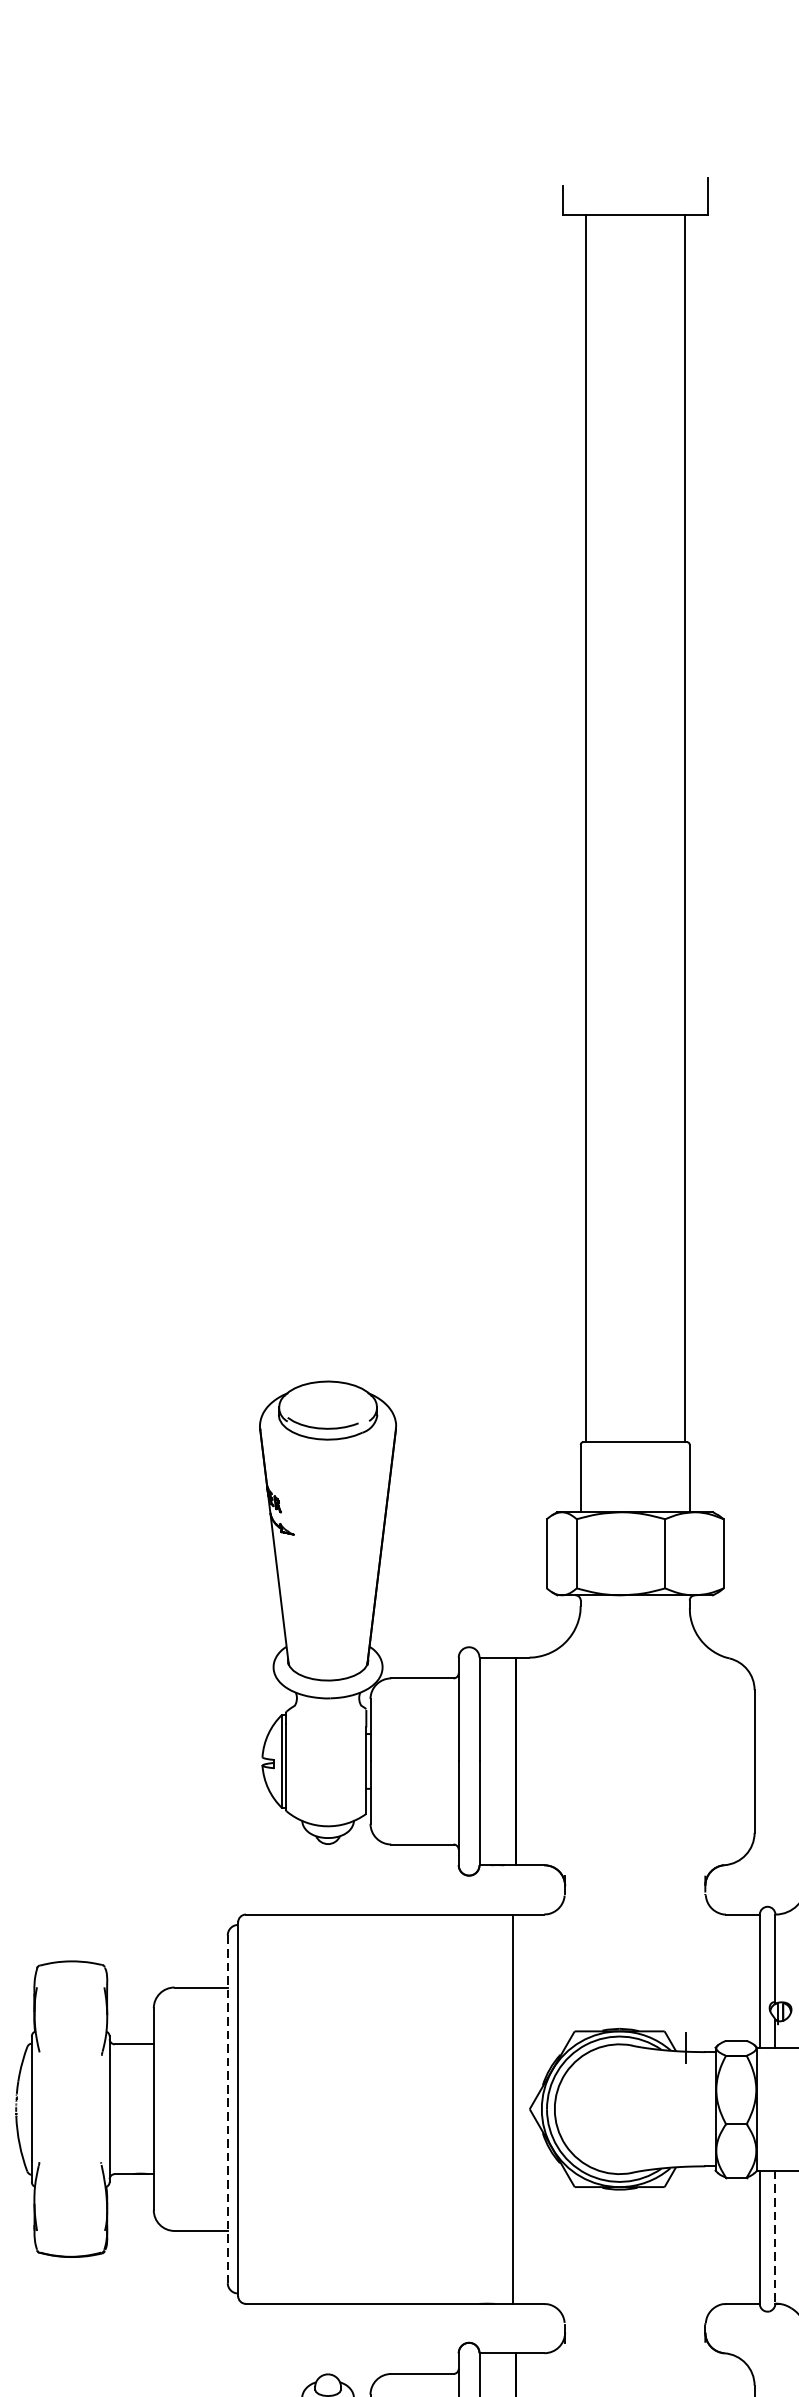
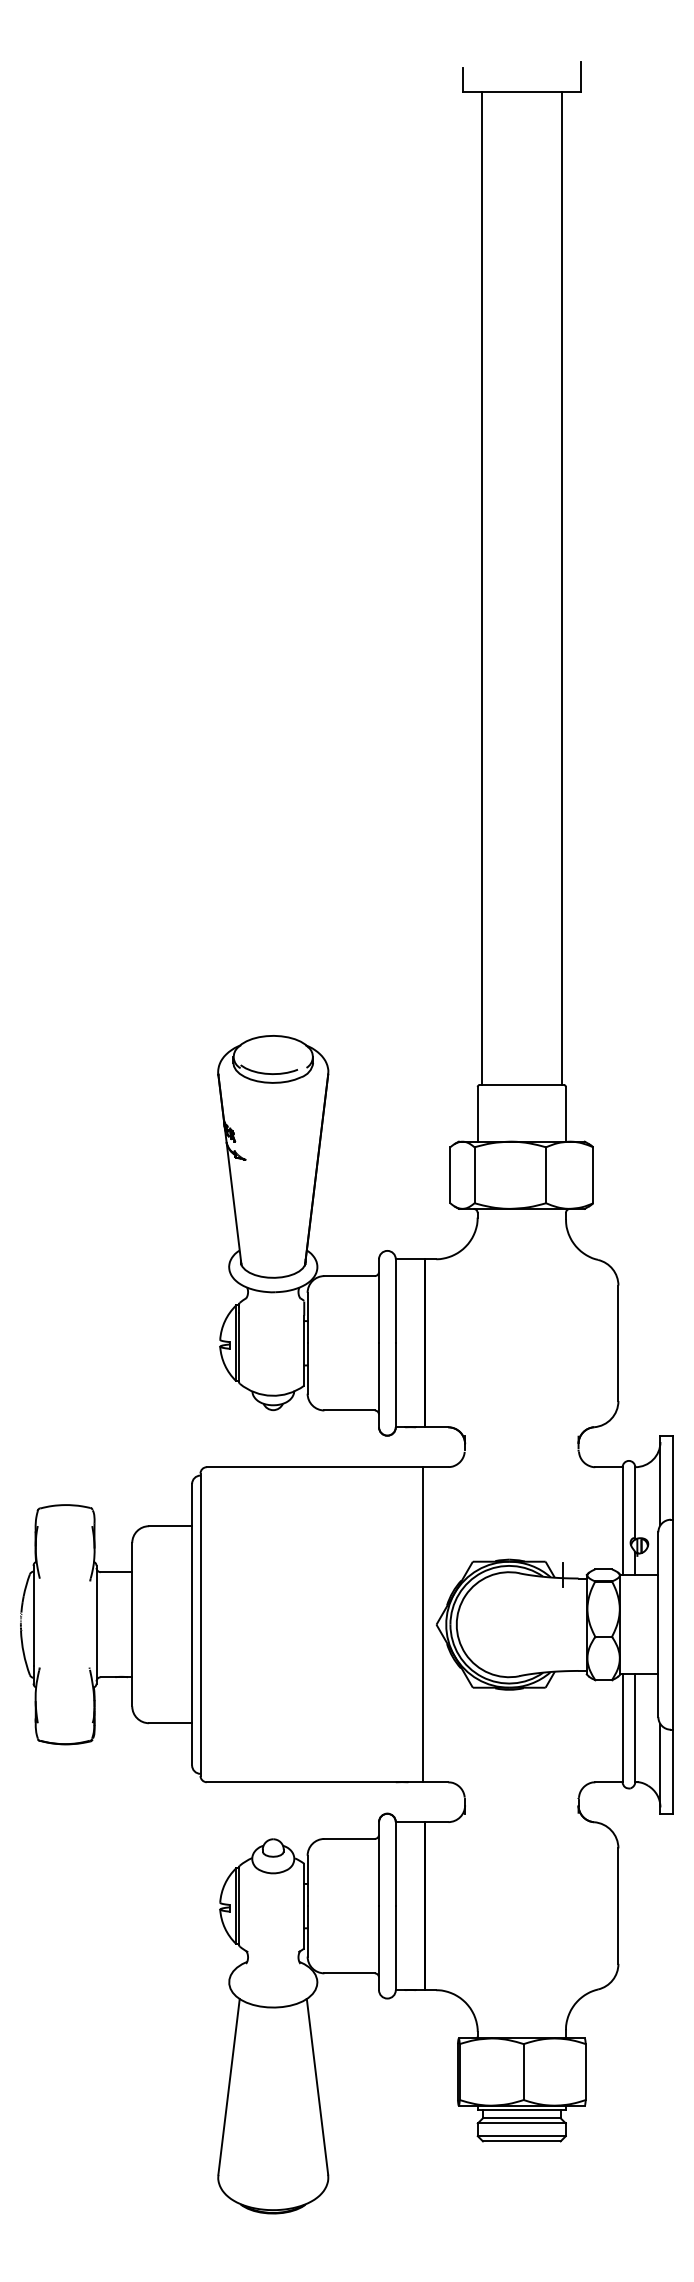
line: (228, 2108) -> (192, 1624), dashed -> solid
line: (775, 2237) -> (635, 1728), dashed -> solid

